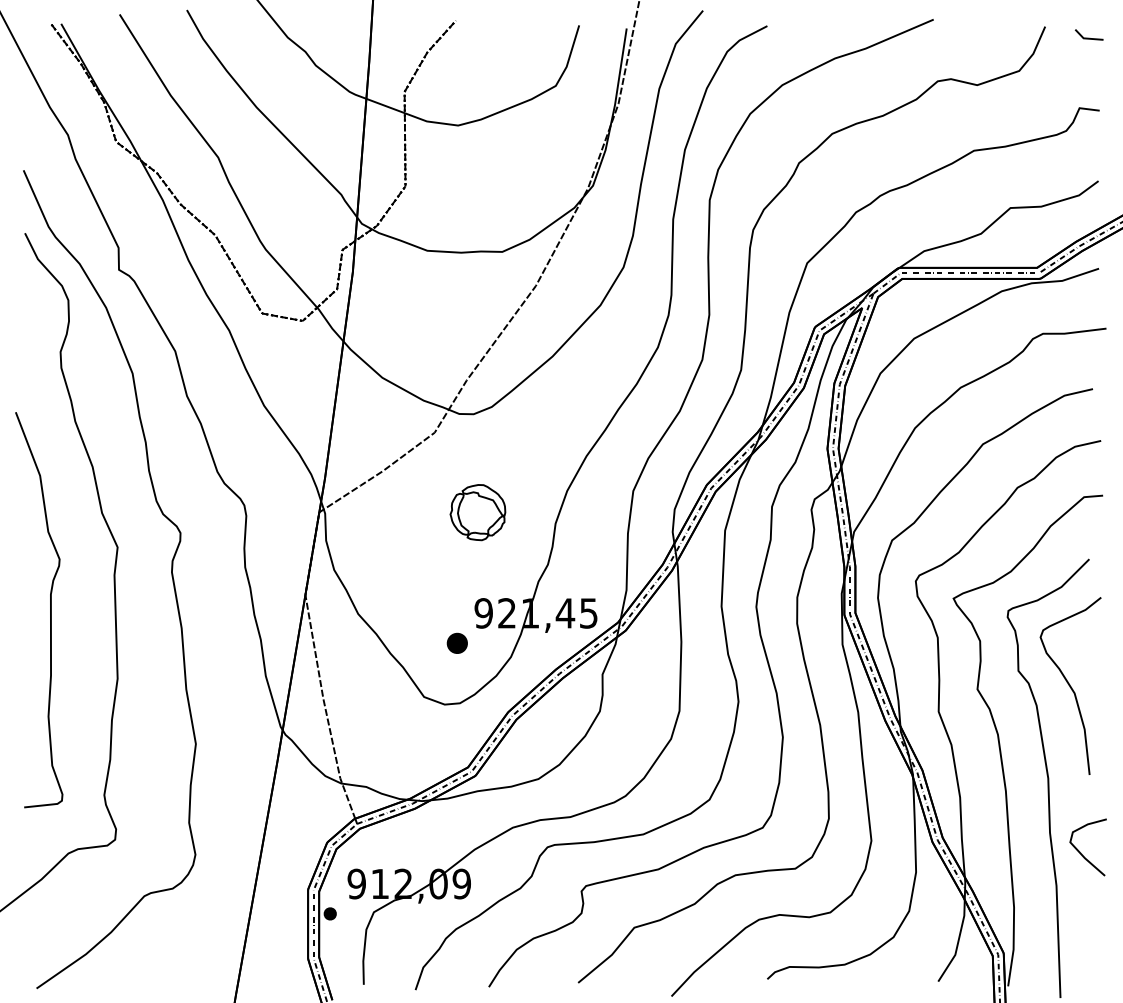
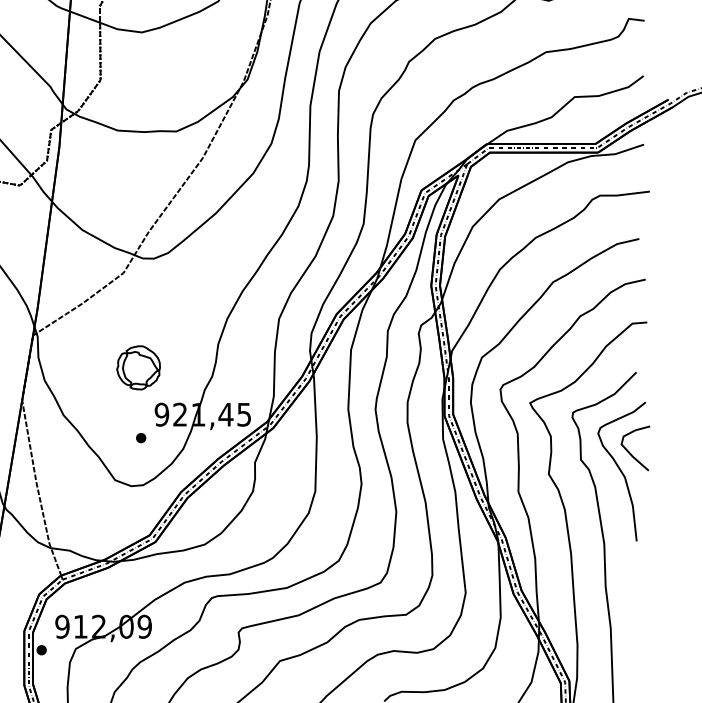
part: (477, 512) -> (138, 367), moved
part: (456, 642) -> (140, 437), size x0.62
curve: (1080, 851) -> (629, 451), moved

